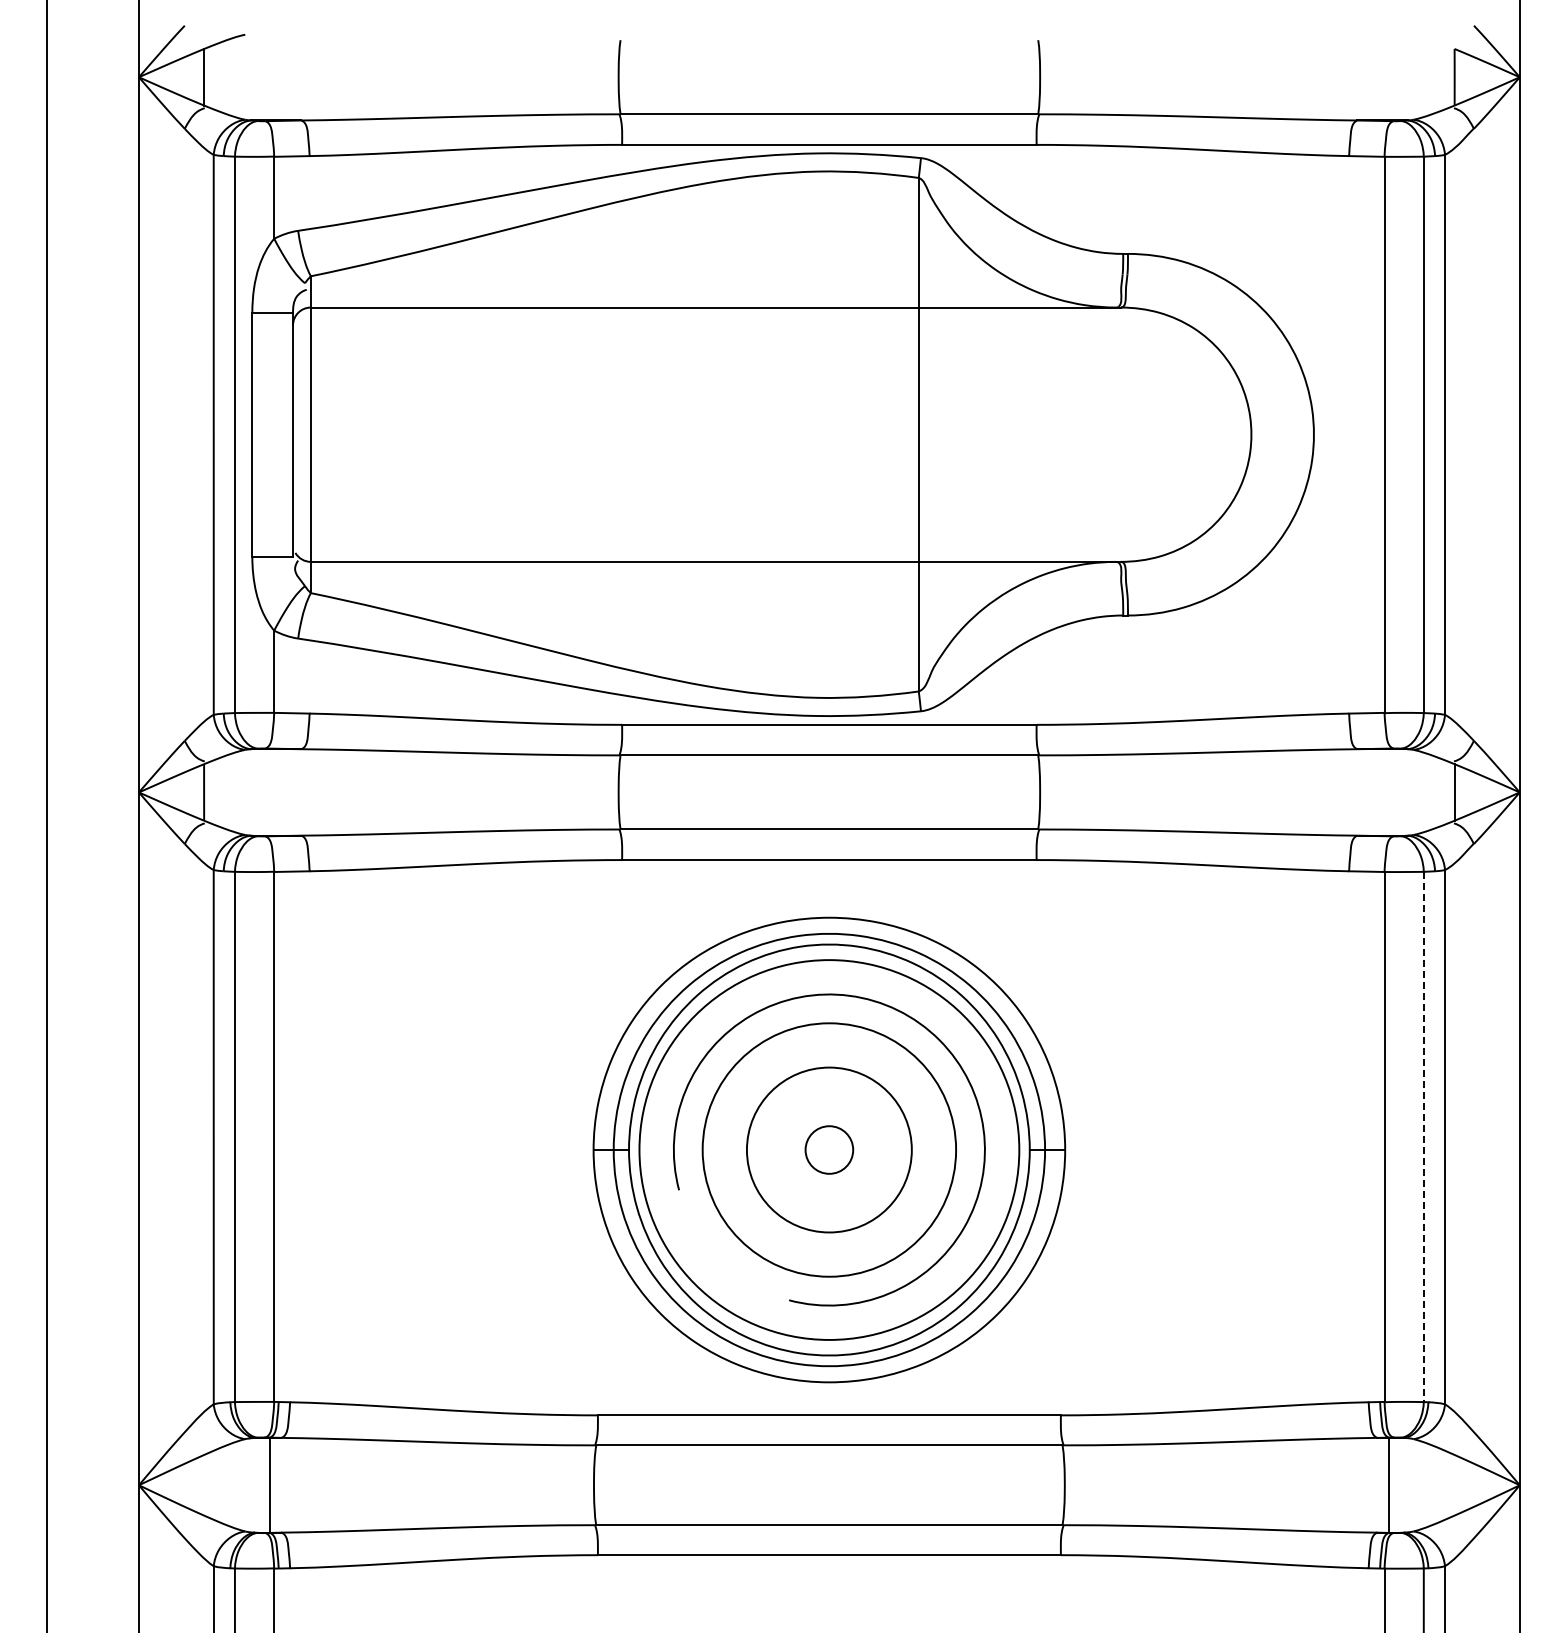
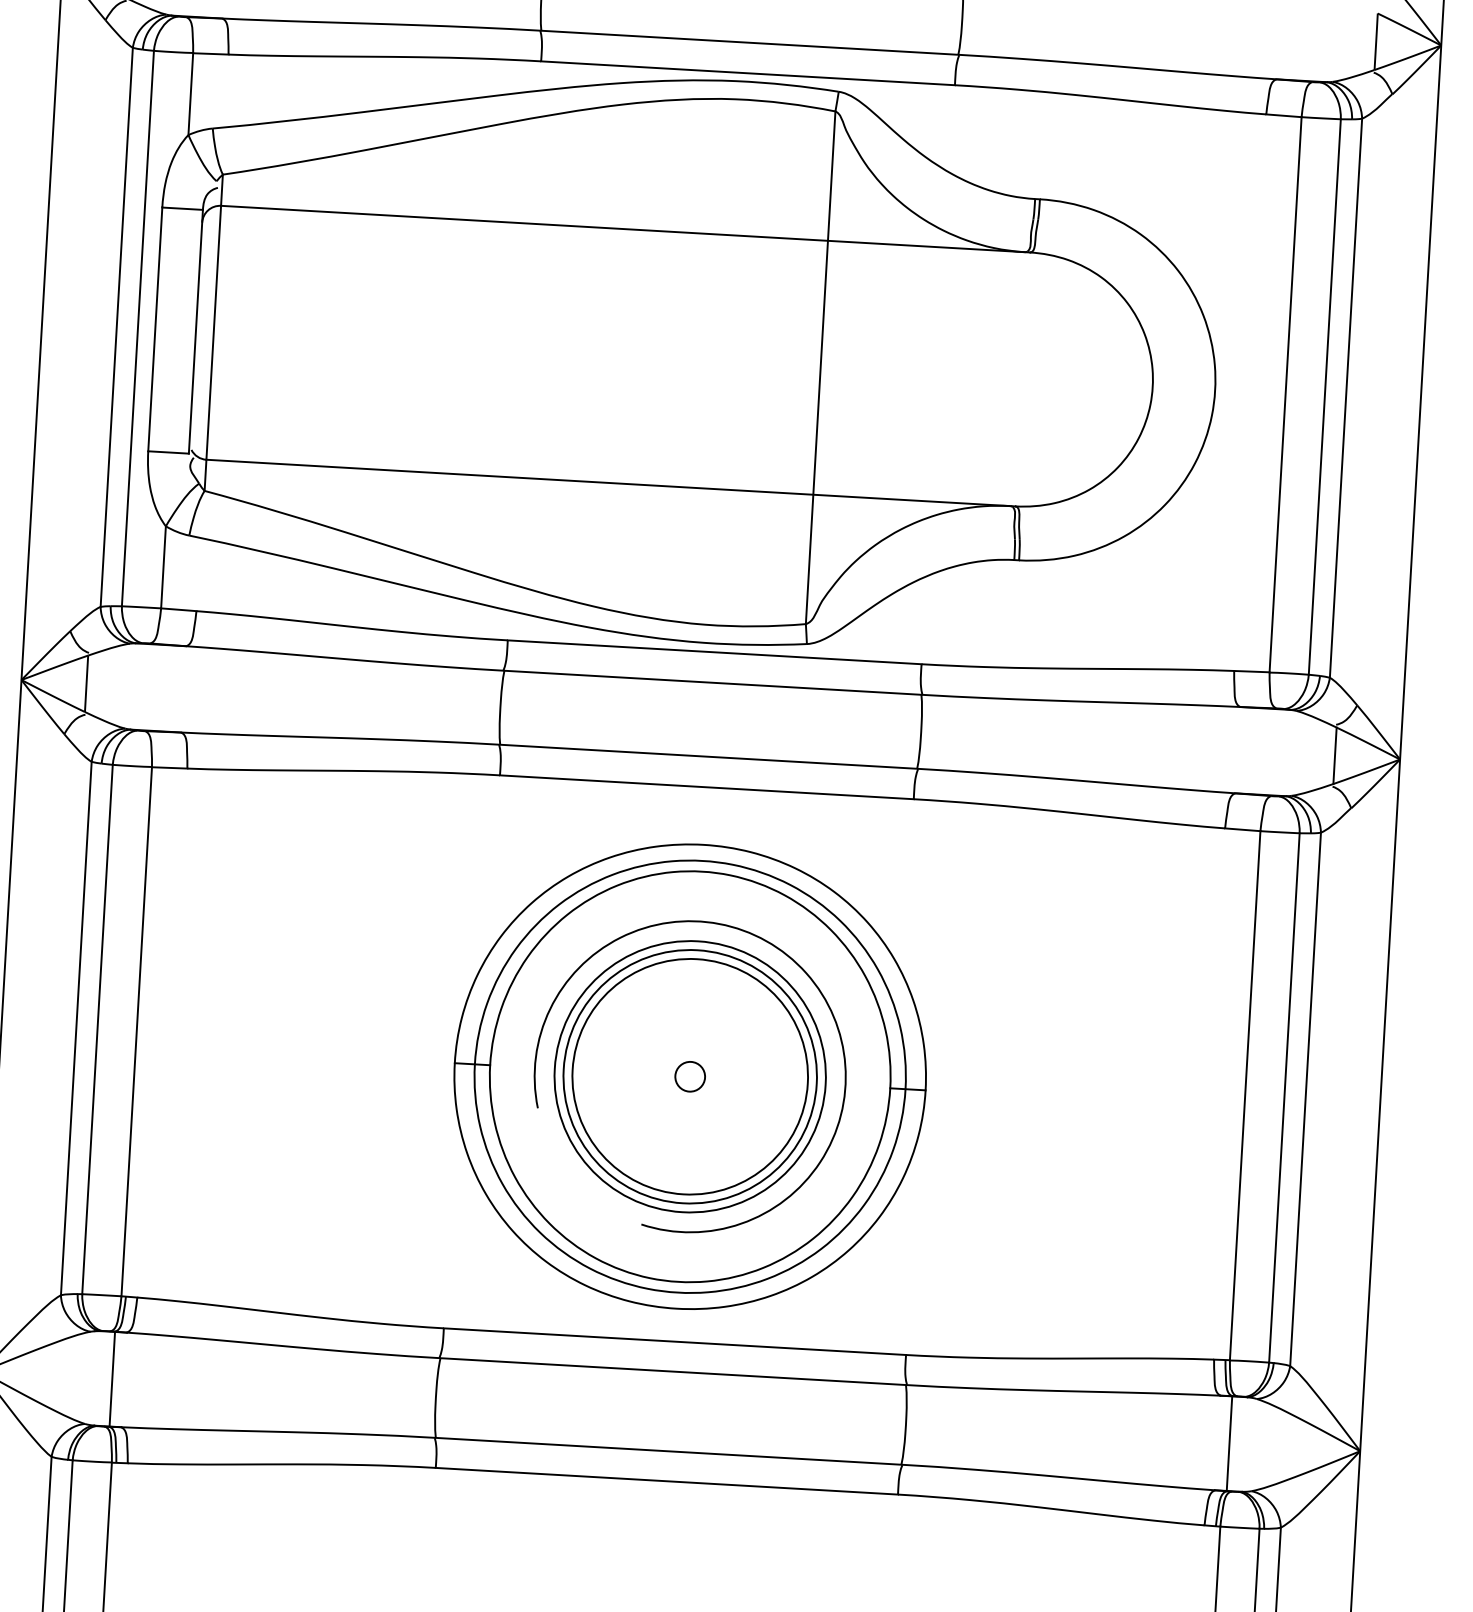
line: (1423, 1137) -> (1284, 1098), dashed -> solid
circle: (829, 1149) -> (690, 1076), size x0.62
circle: (829, 1149) -> (690, 1076), size x0.71
circle: (829, 1149) -> (690, 1076), size x1.43

